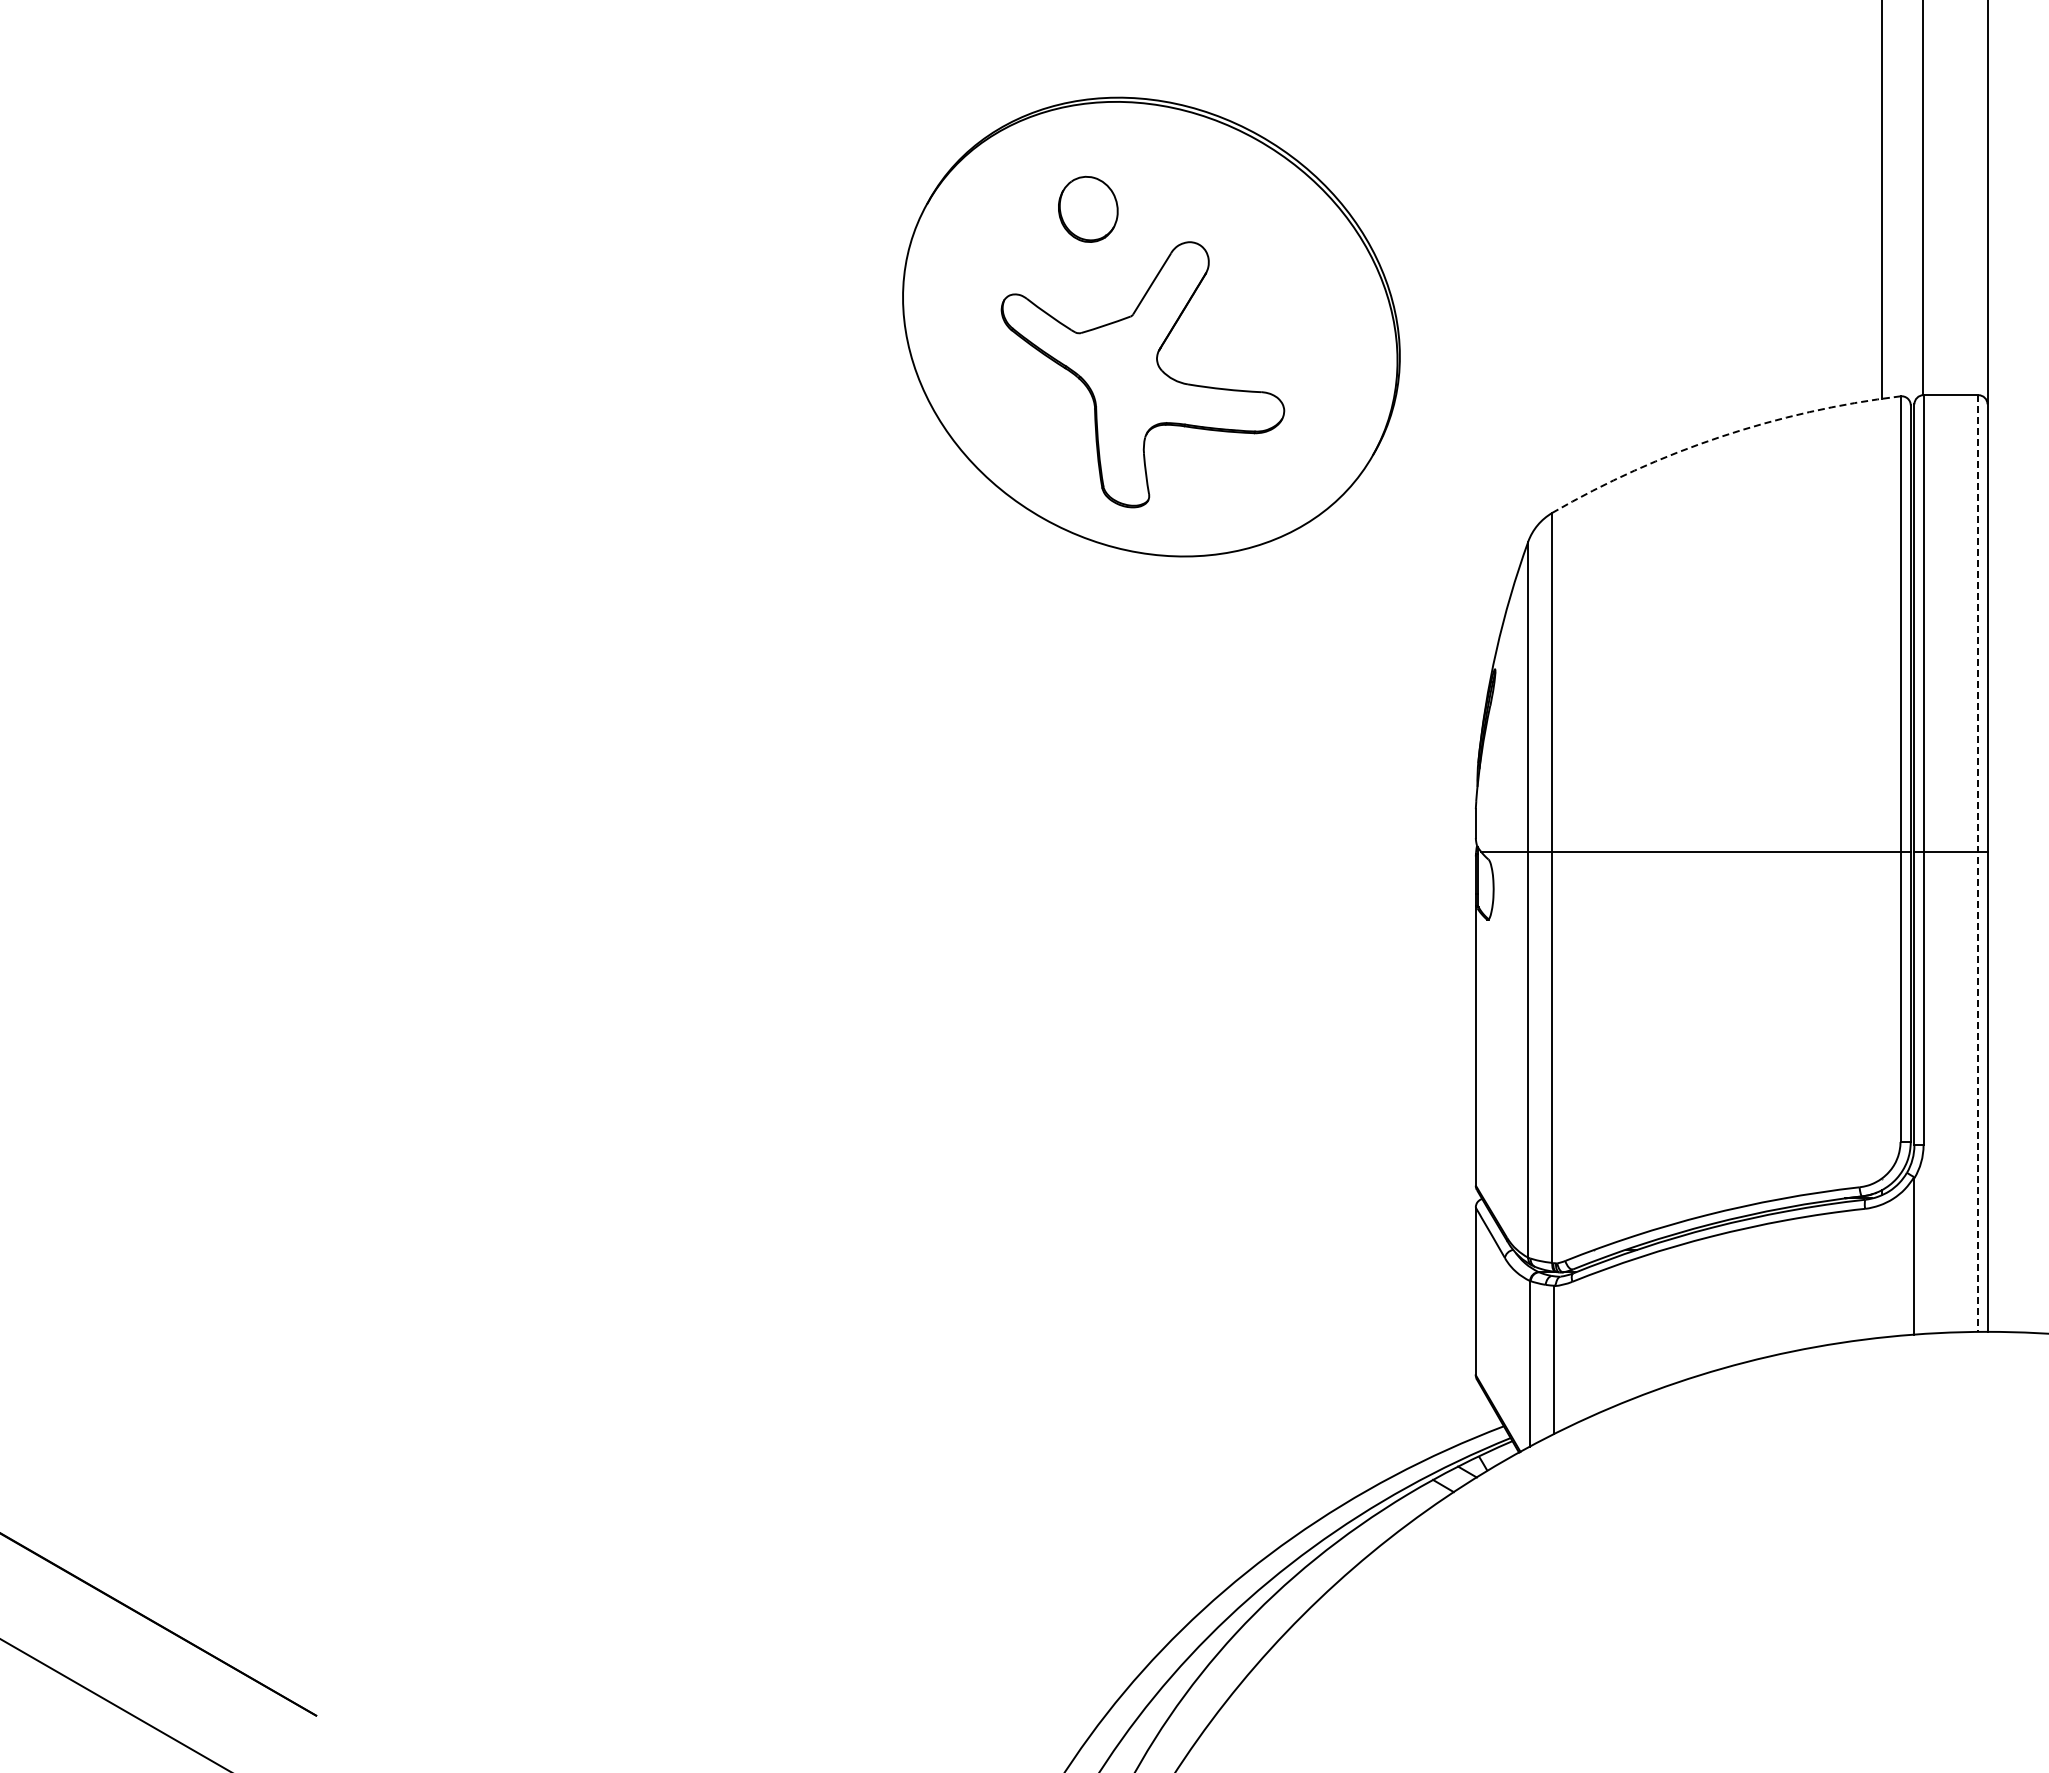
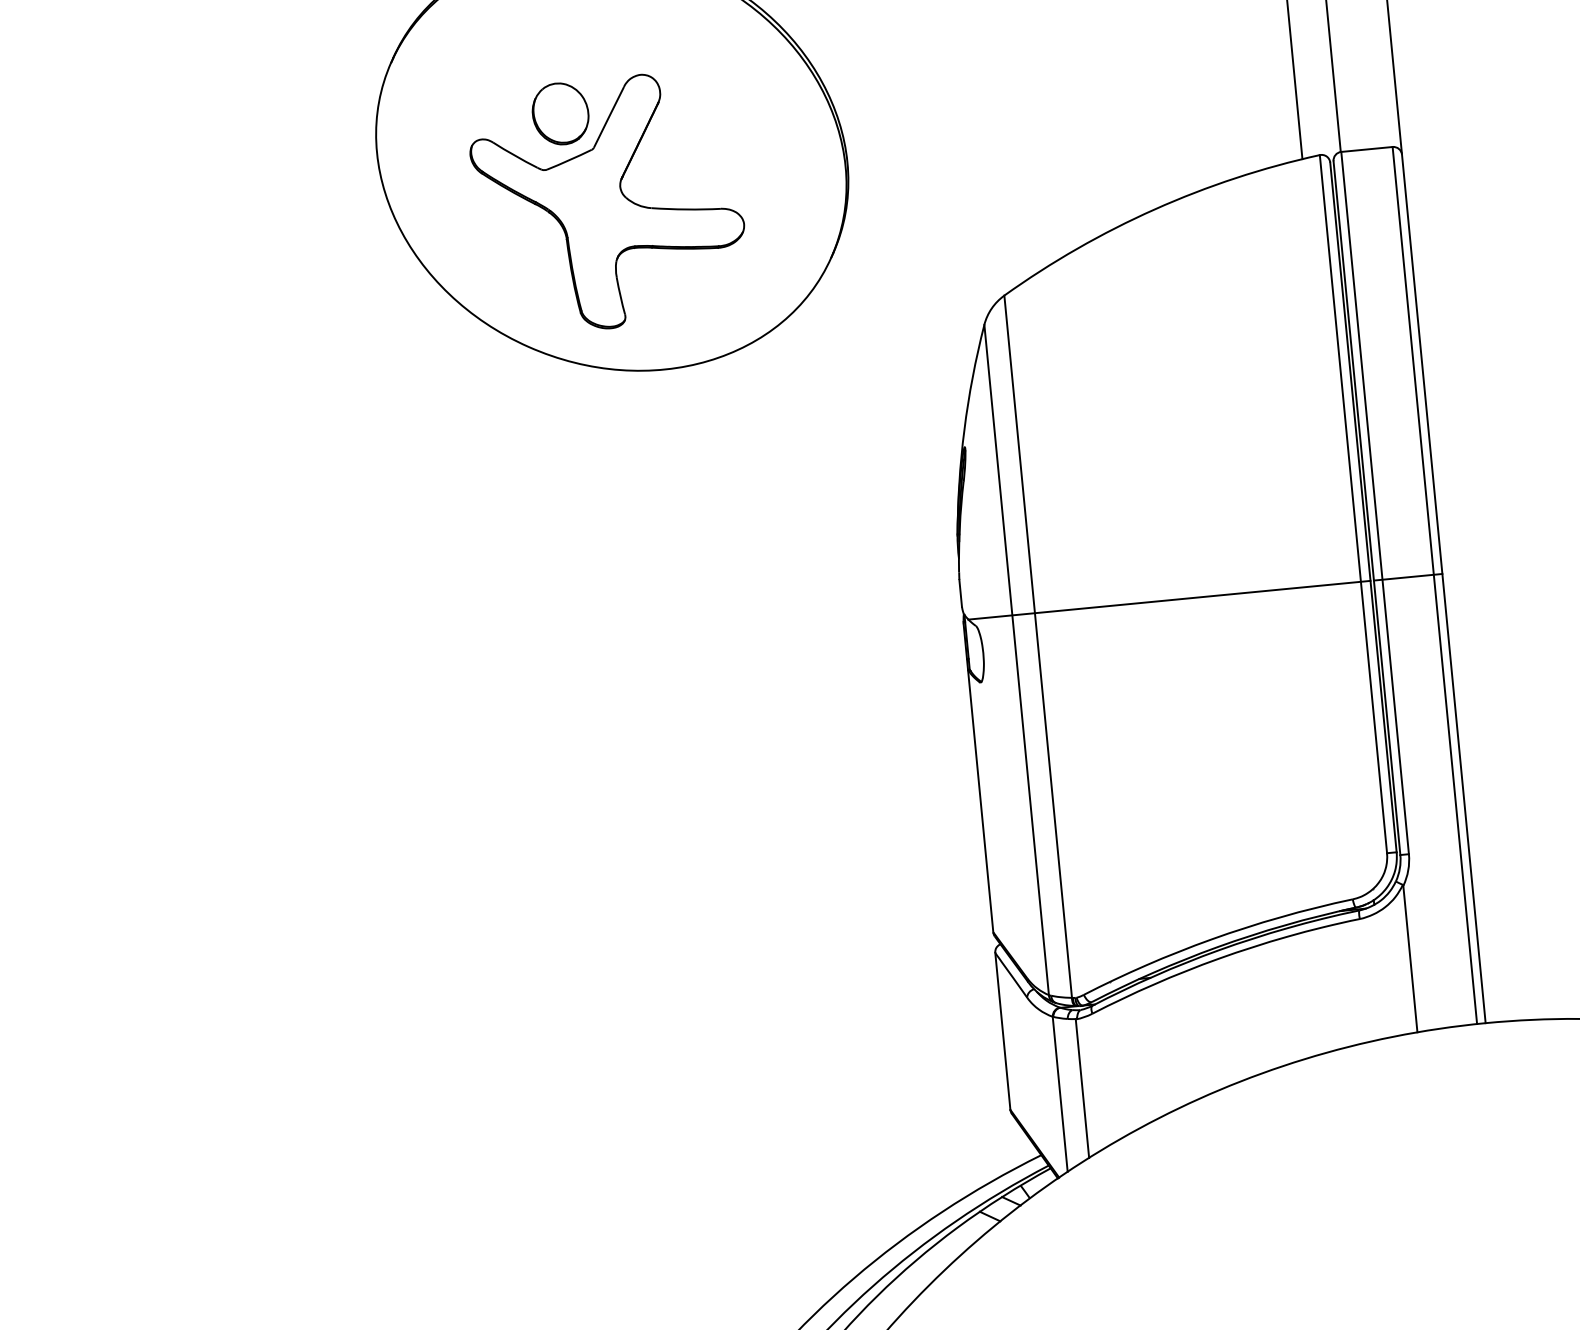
part: (1088, 208) -> (560, 113), moved
arc: (1720, 436) -> (1154, 208), dashed -> solid
line: (1978, 864) -> (1435, 586), dashed -> solid

